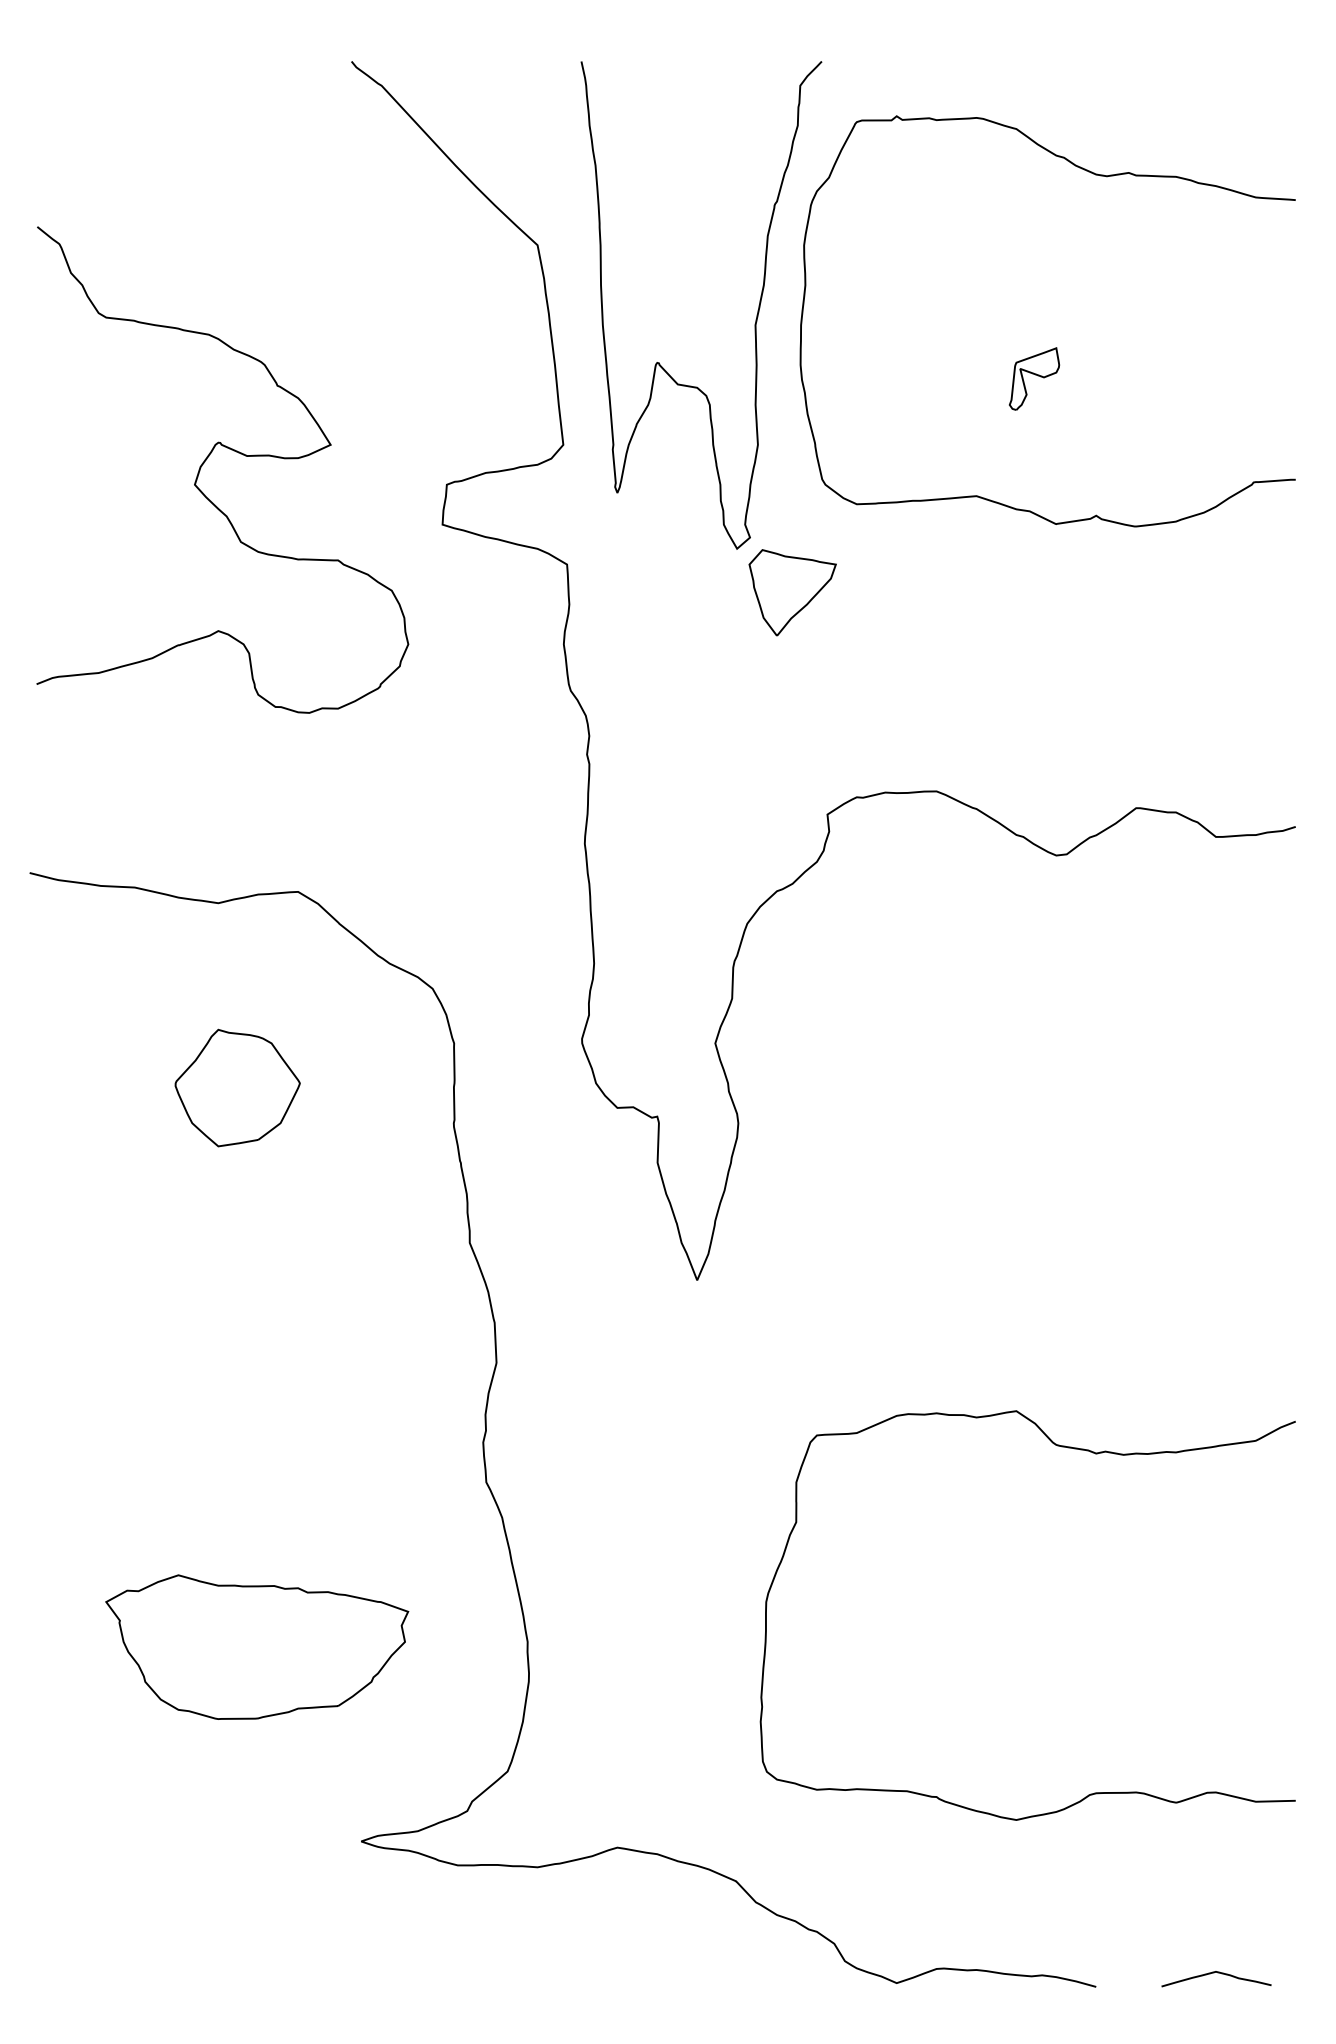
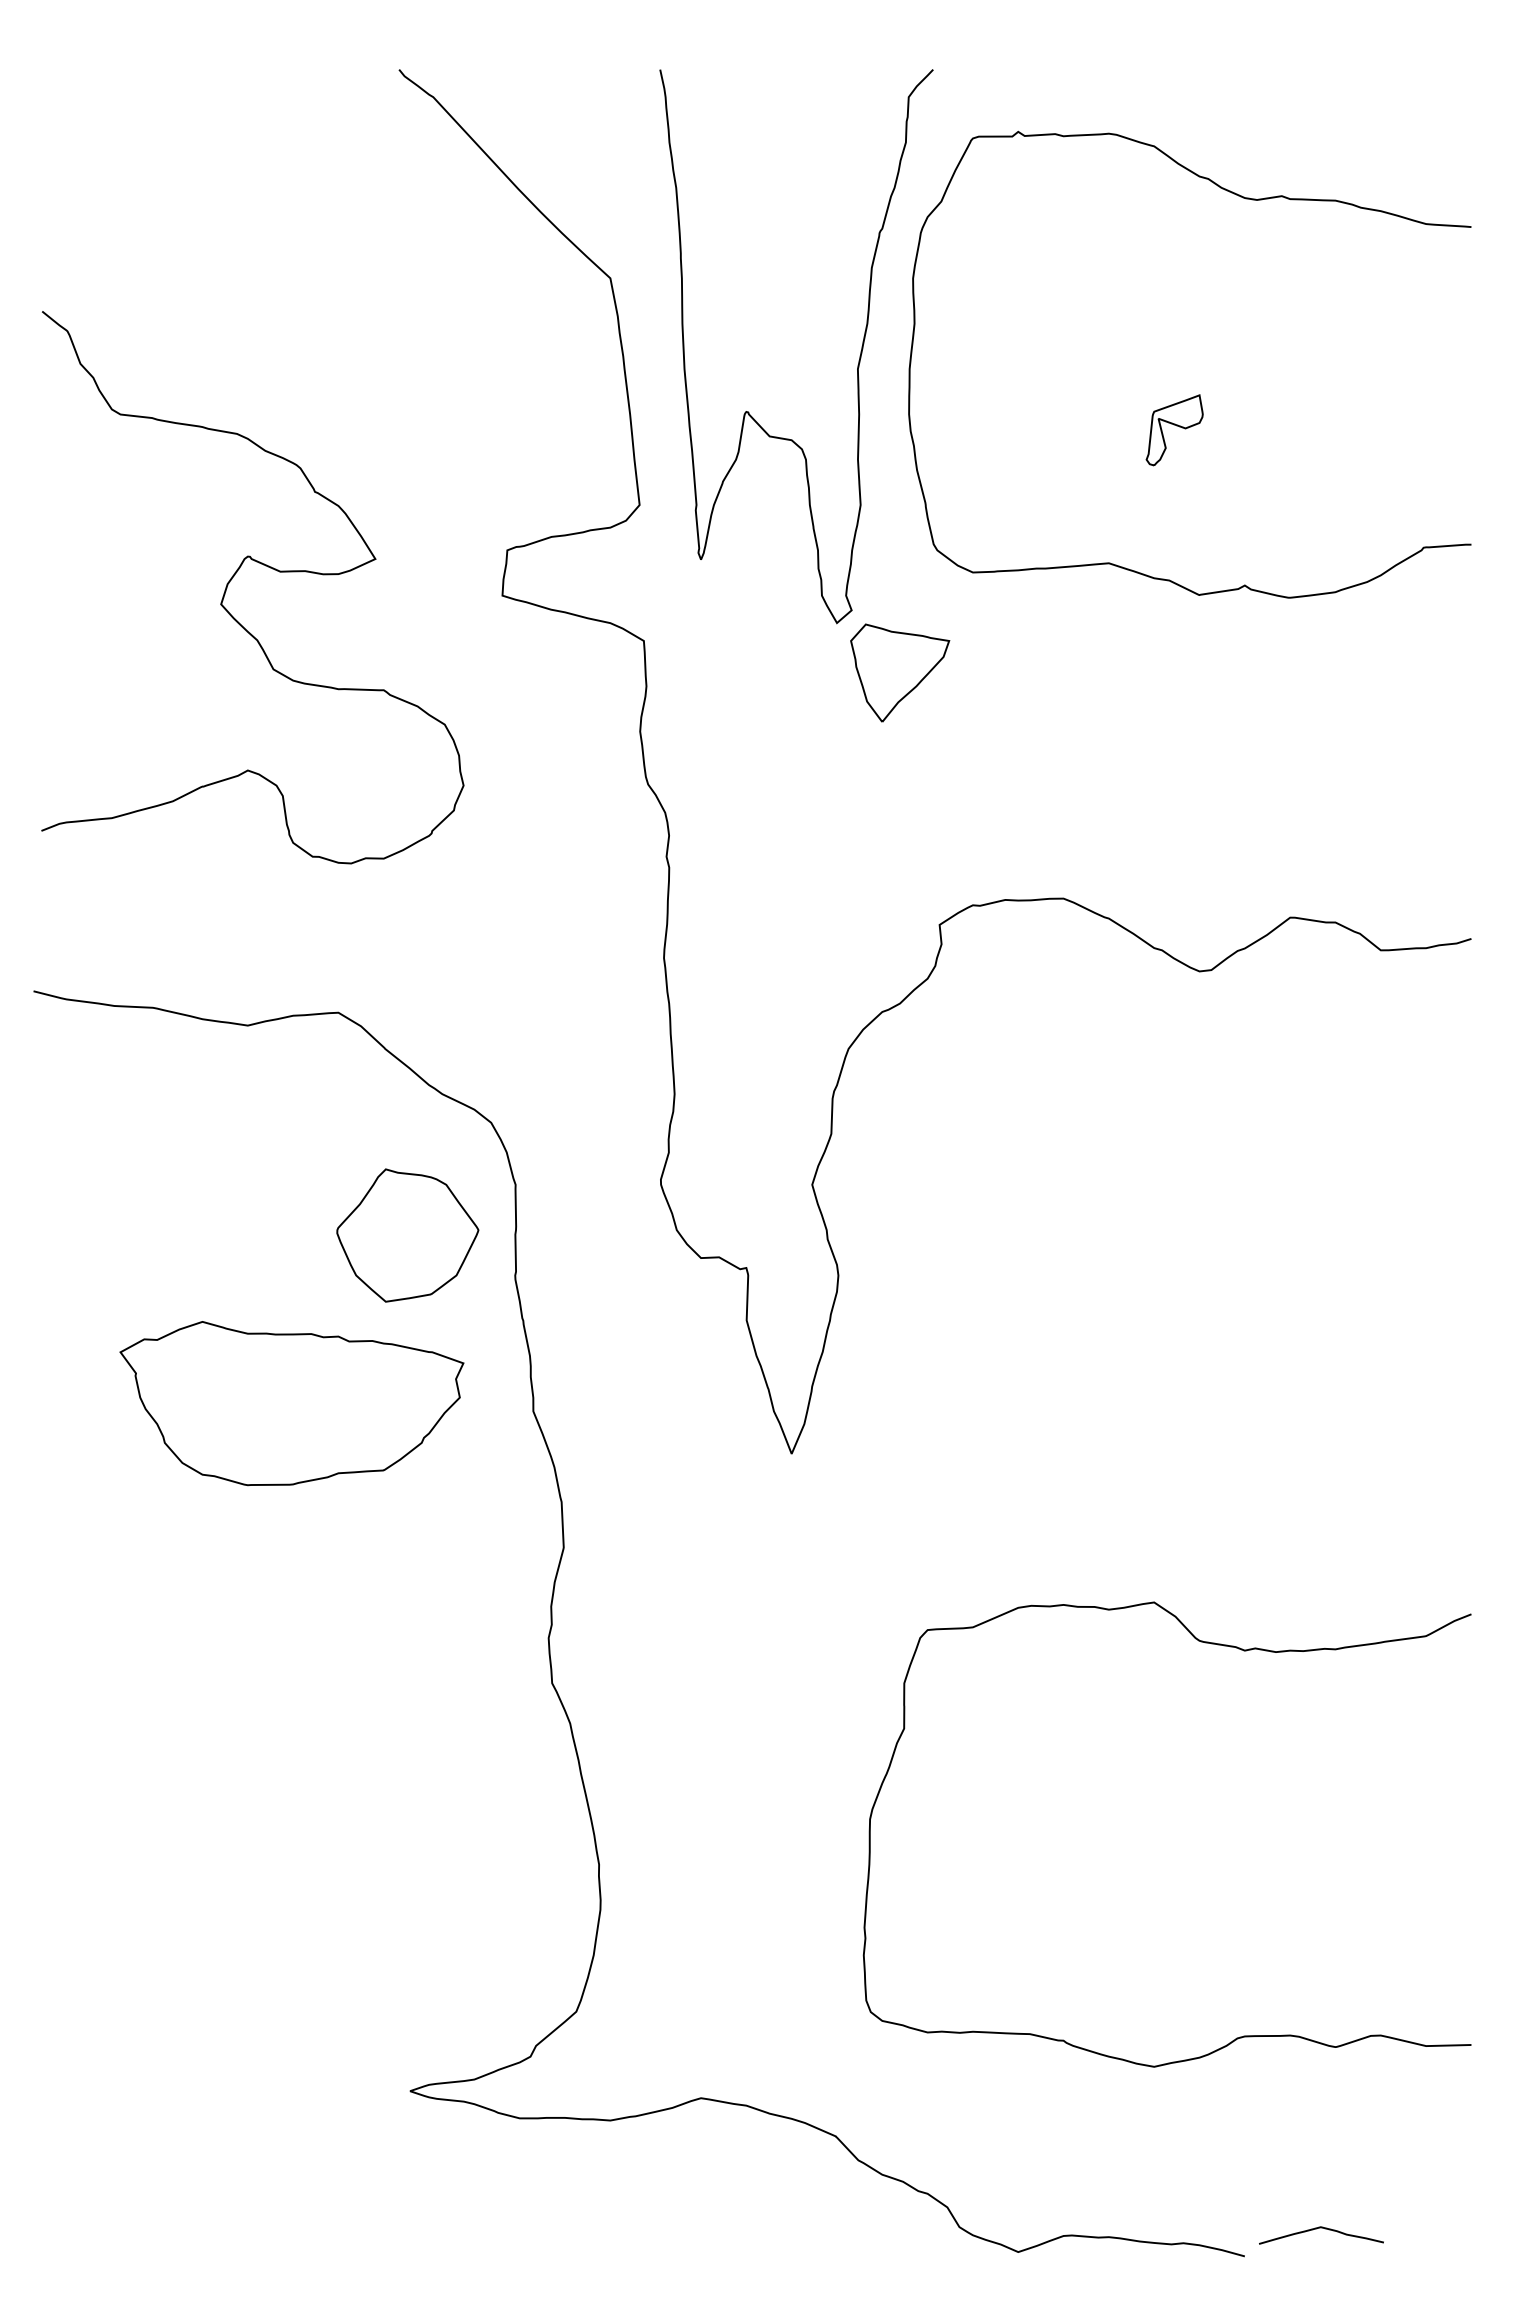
curve: (206, 460) -> (234, 576), moved
part: (237, 1088) -> (407, 1235), moved
part: (256, 1647) -> (291, 1403), moved
curve: (1216, 1972) -> (1321, 2228), moved

